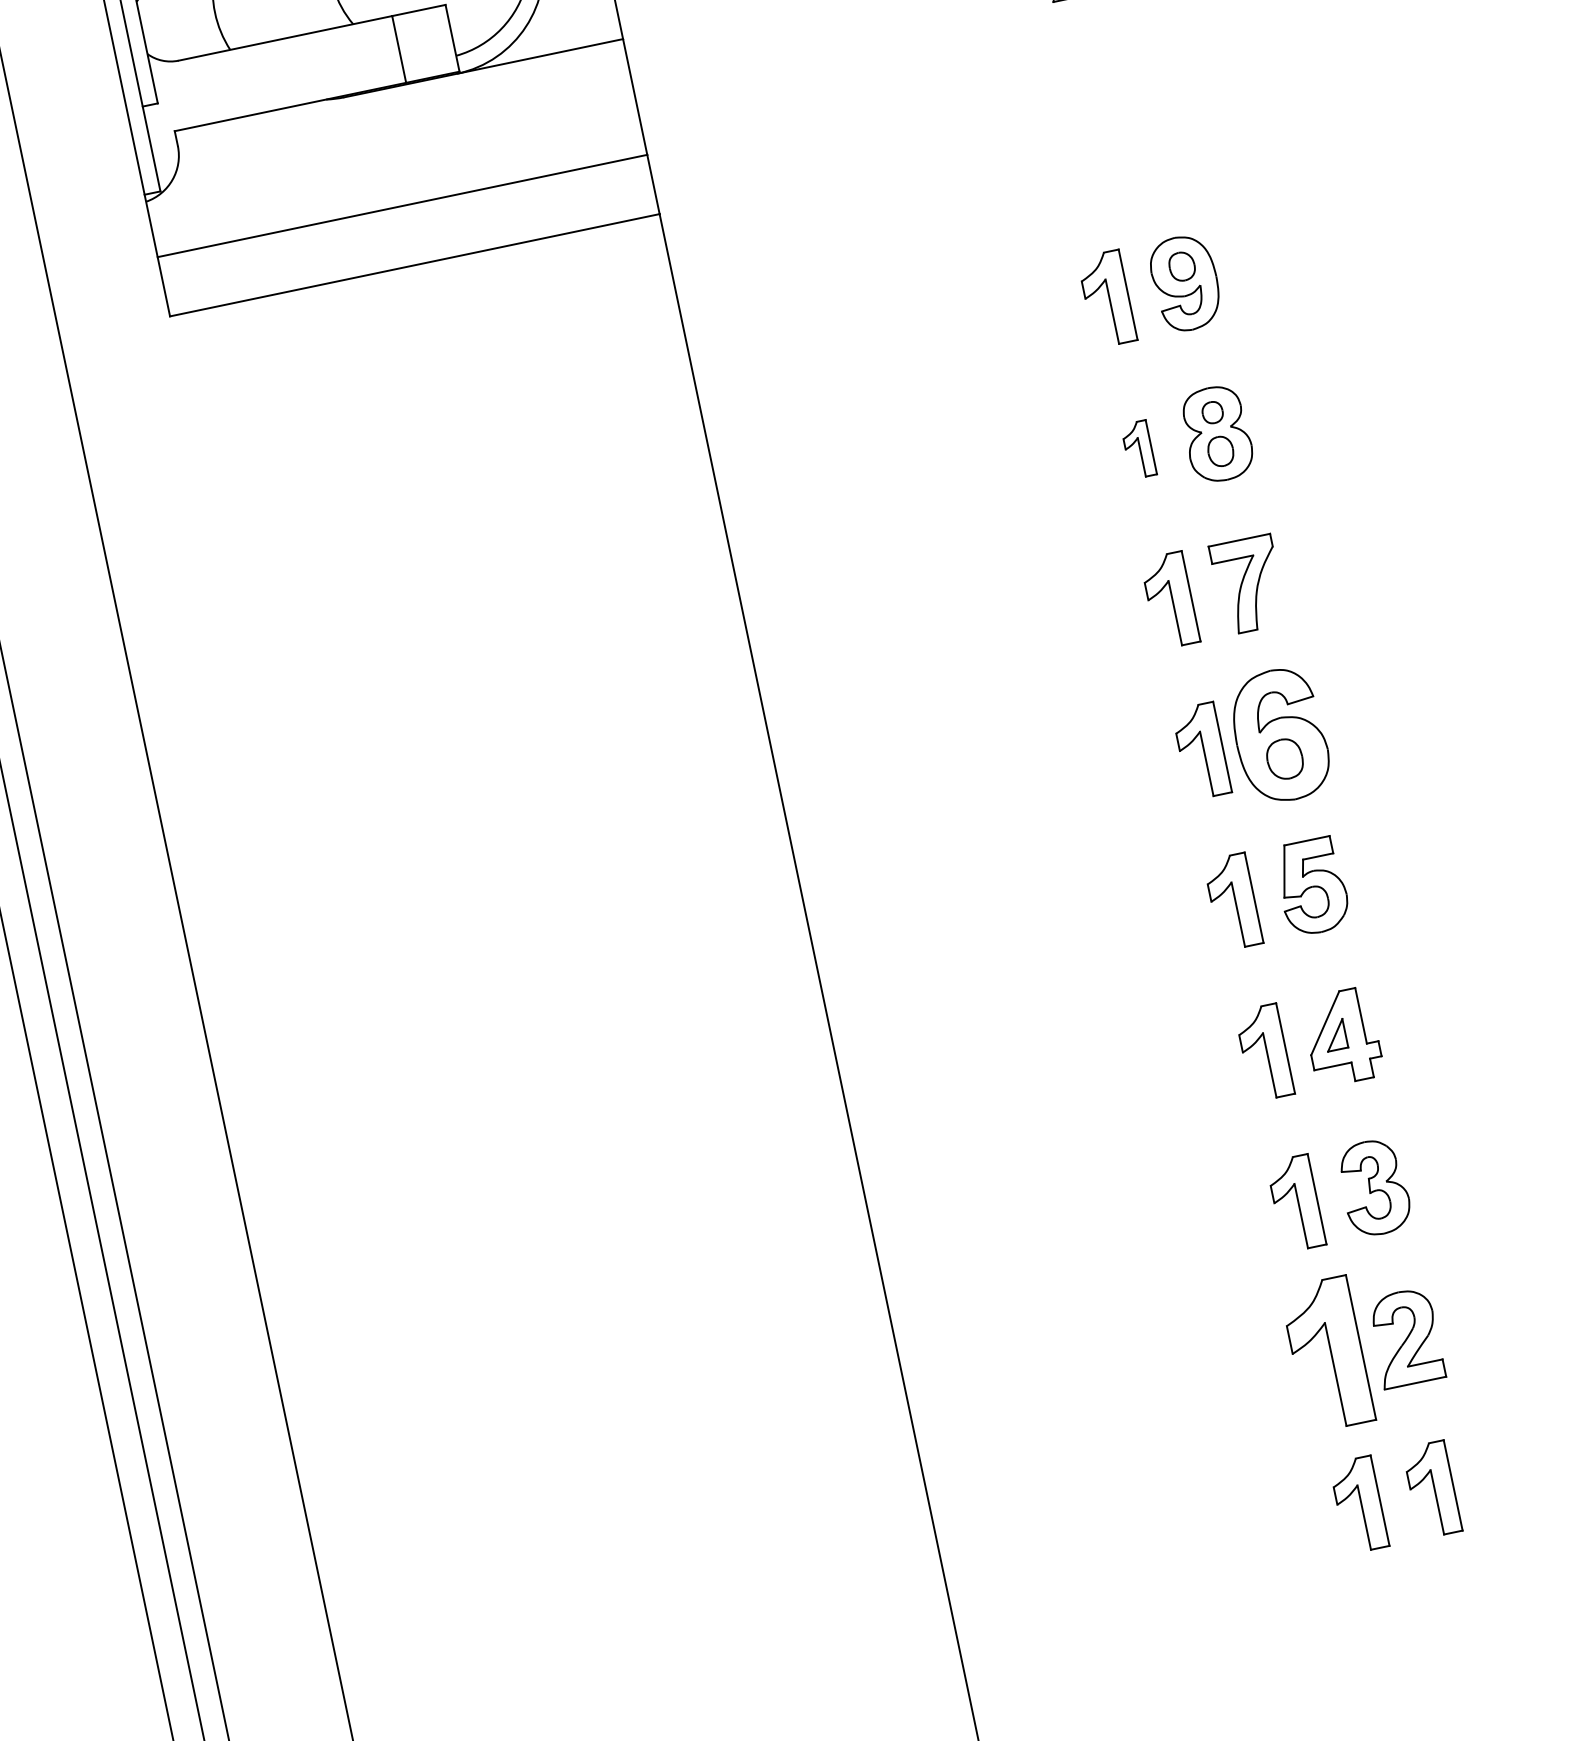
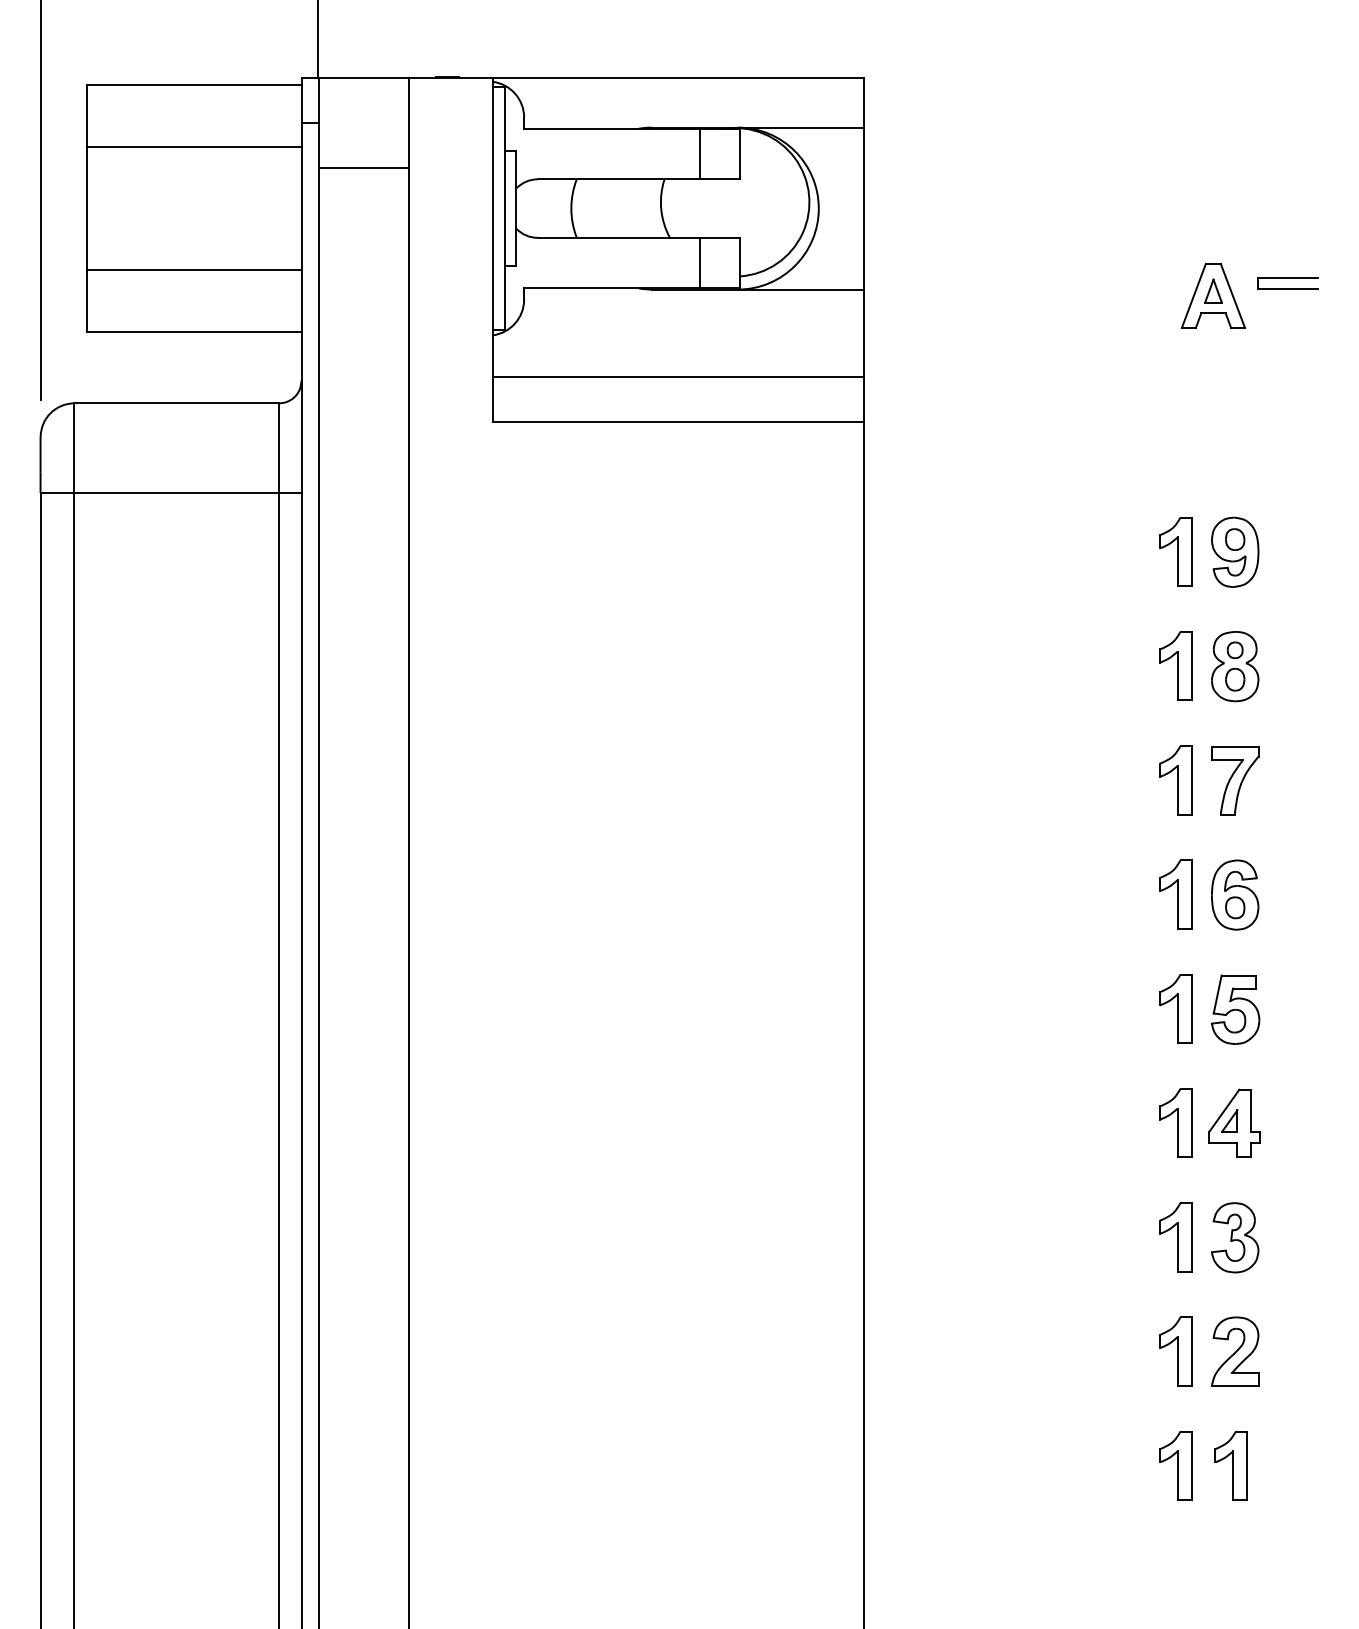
part: (1138, 449) -> (1175, 665), size x1.67
part: (1280, 734) -> (1235, 894), size x0.71
part: (1327, 1354) -> (1175, 1351), size x0.62

